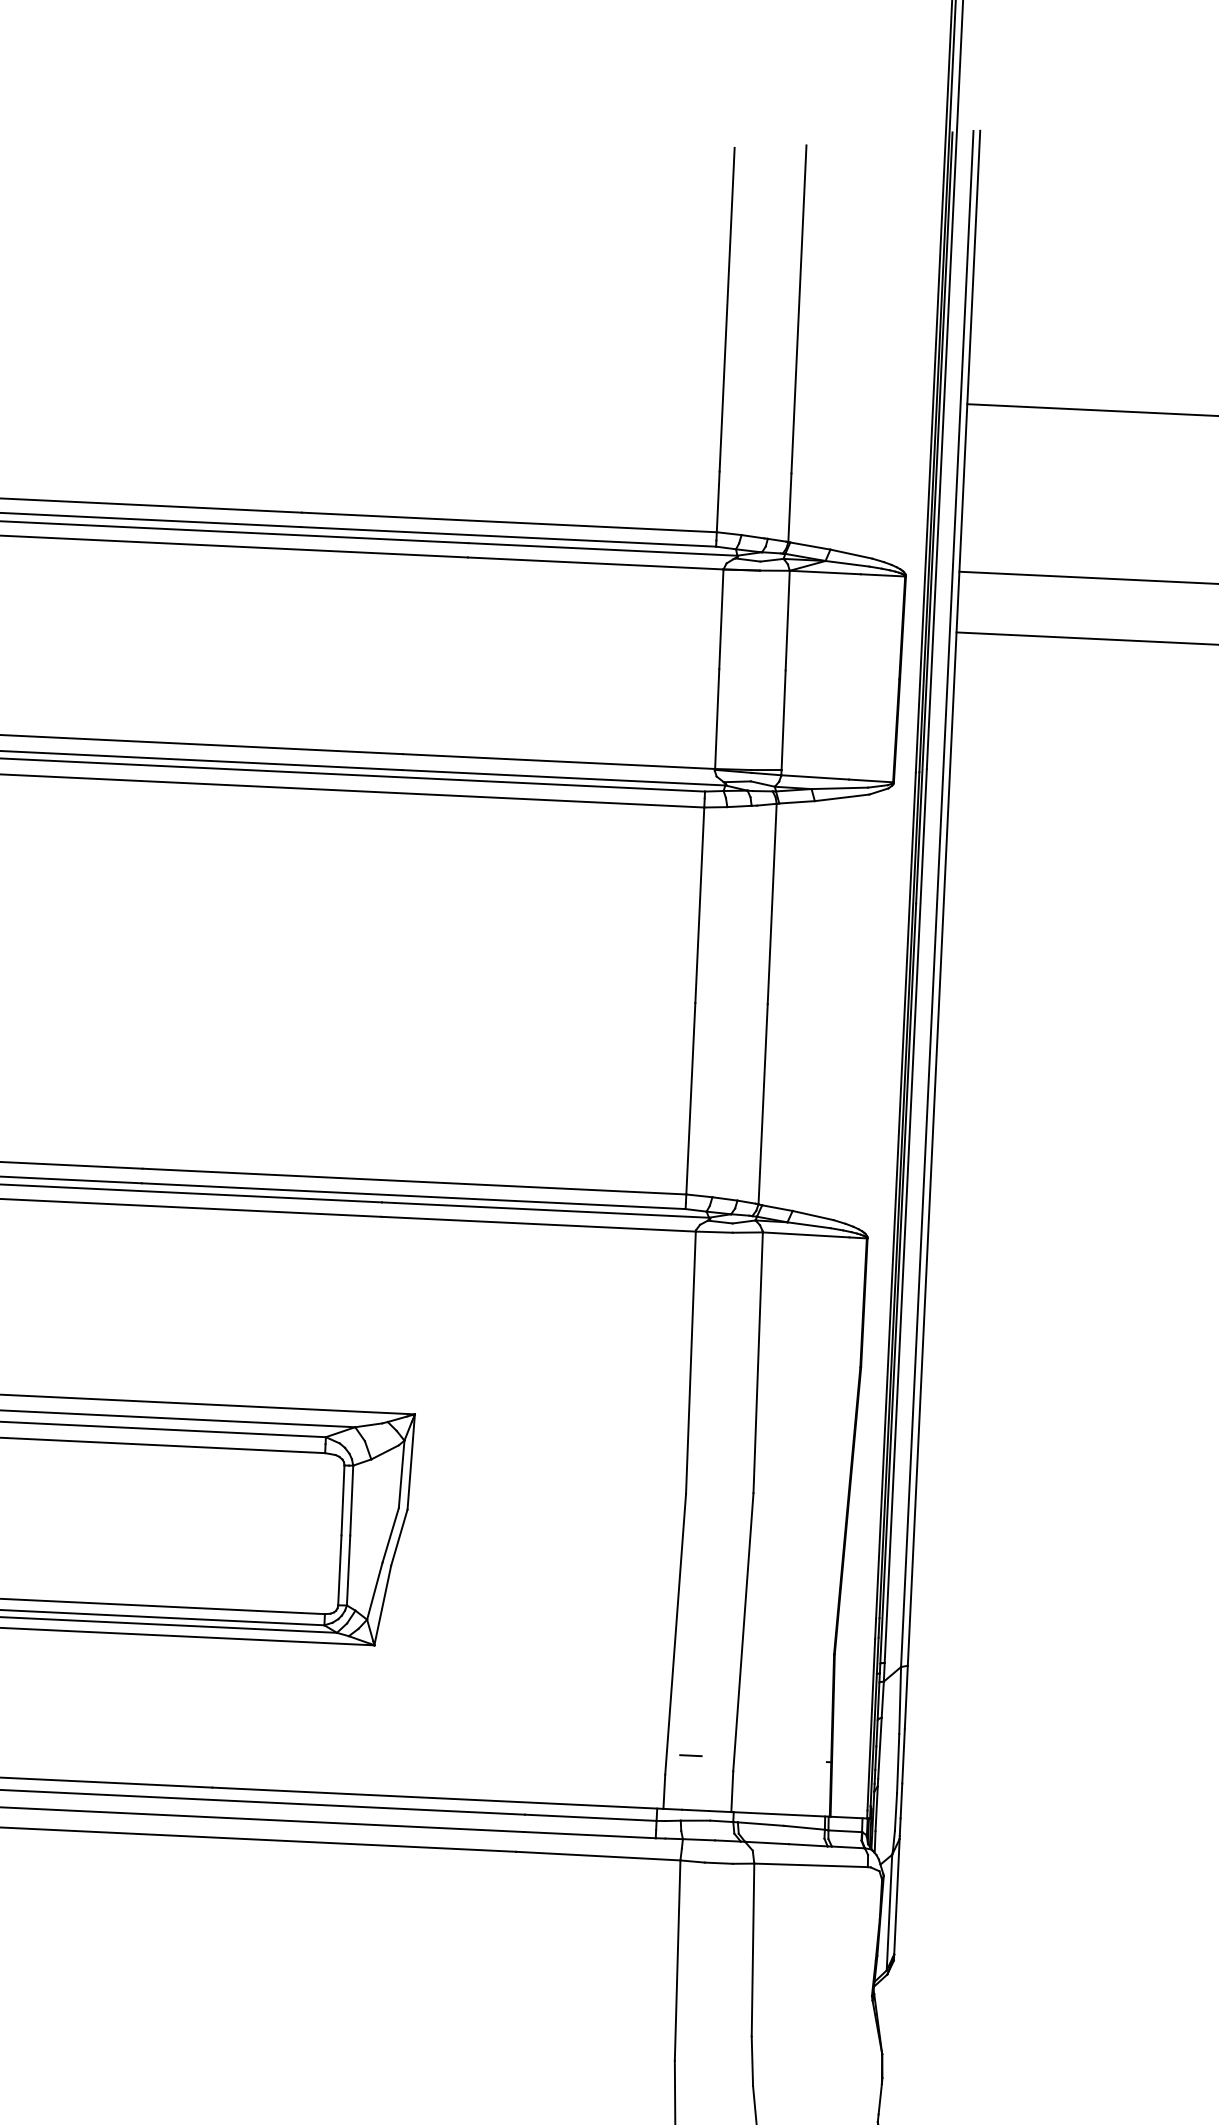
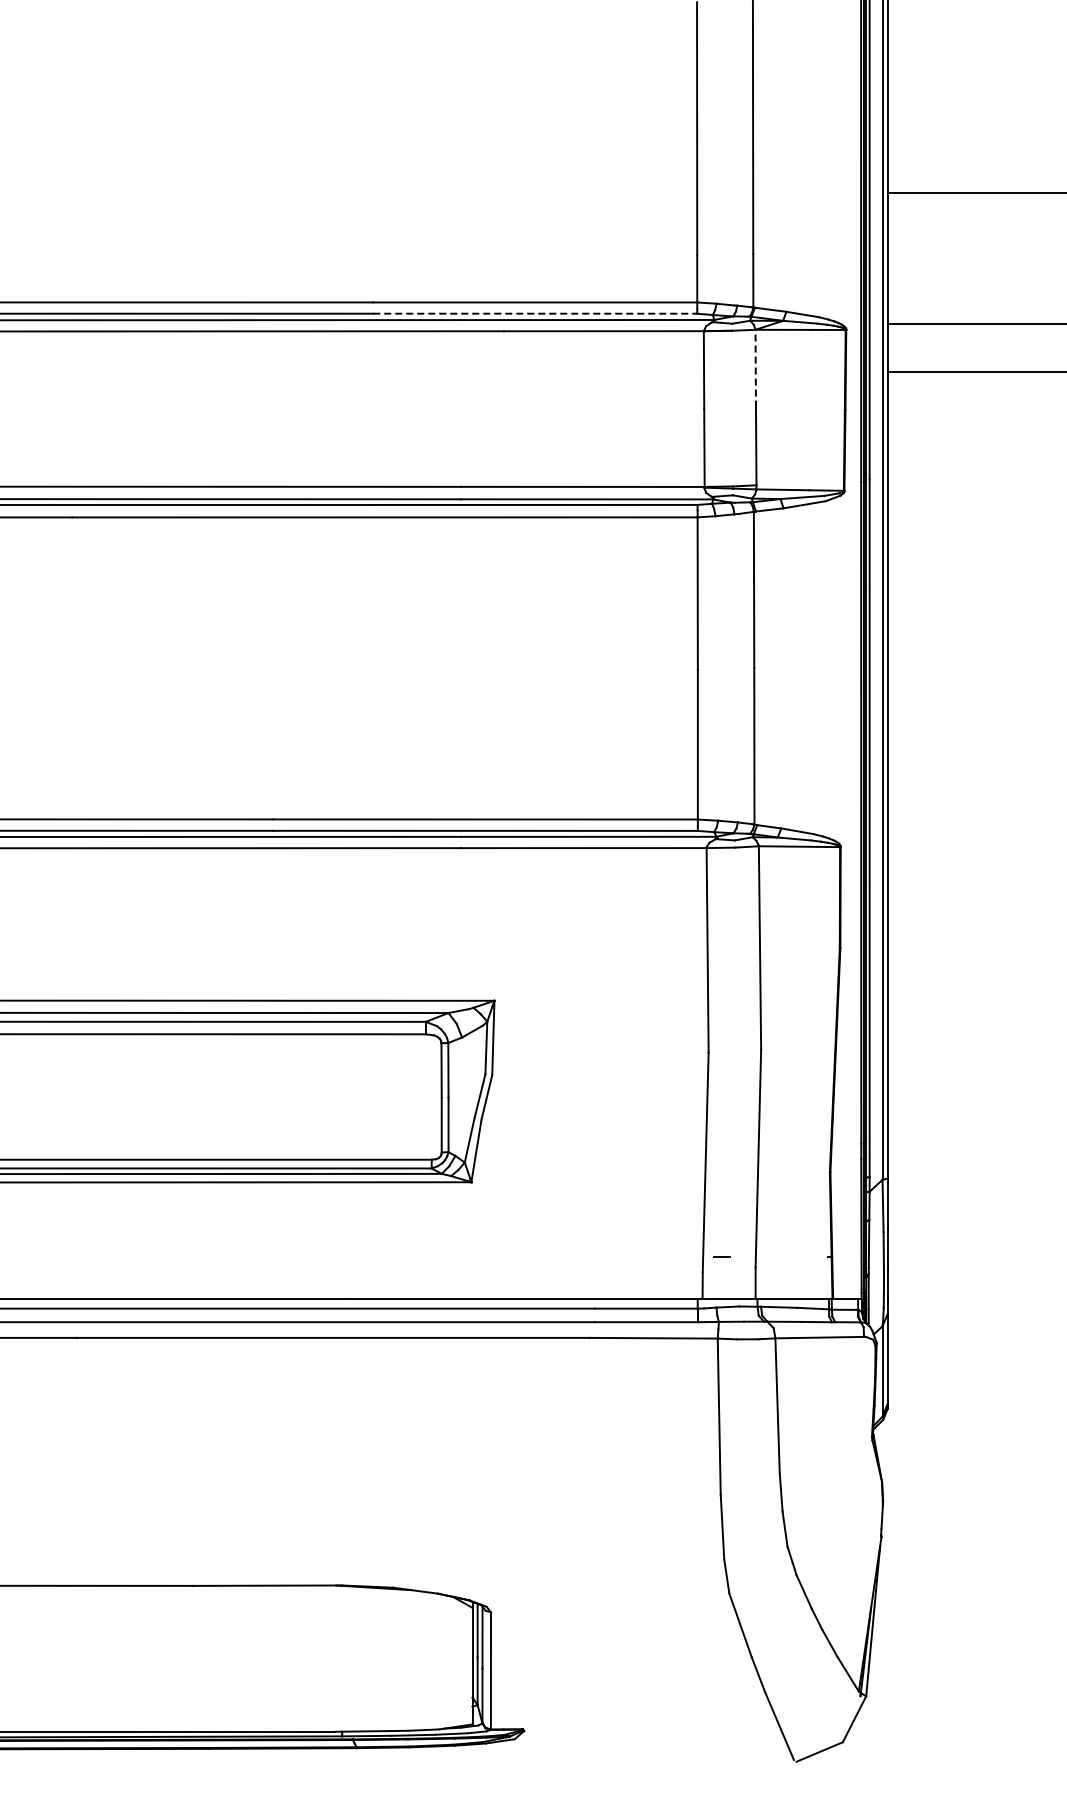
line: (508, 536) -> (535, 313), solid -> dashed
line: (787, 620) -> (755, 368), solid -> dashed

